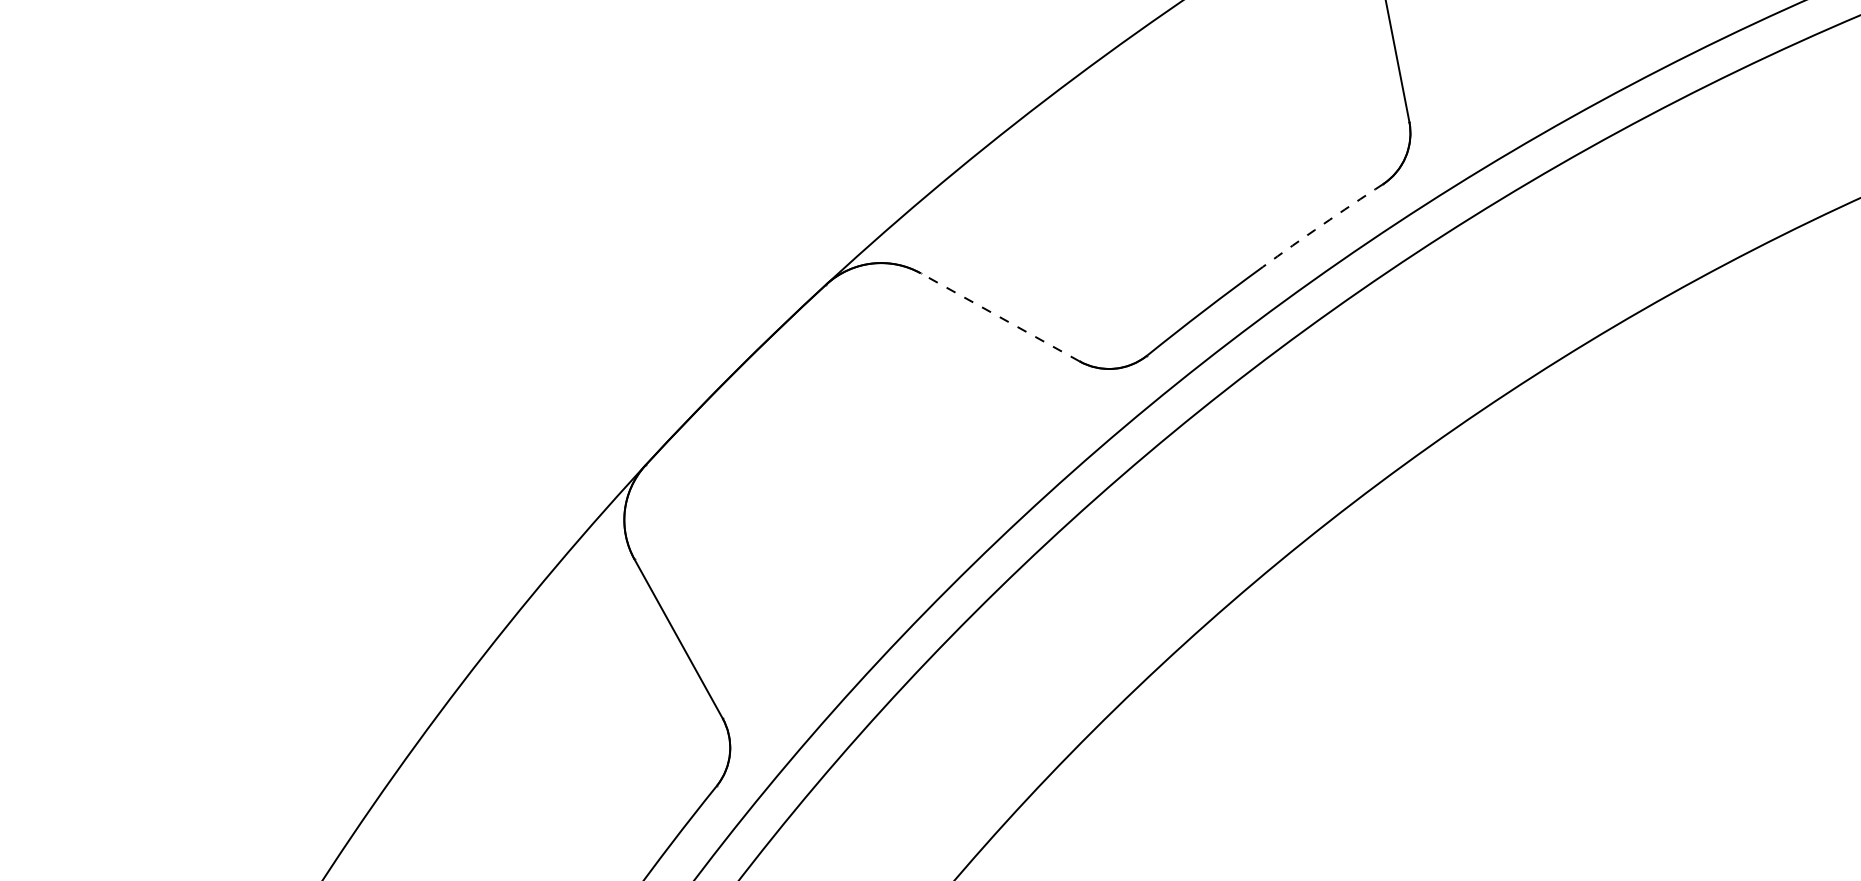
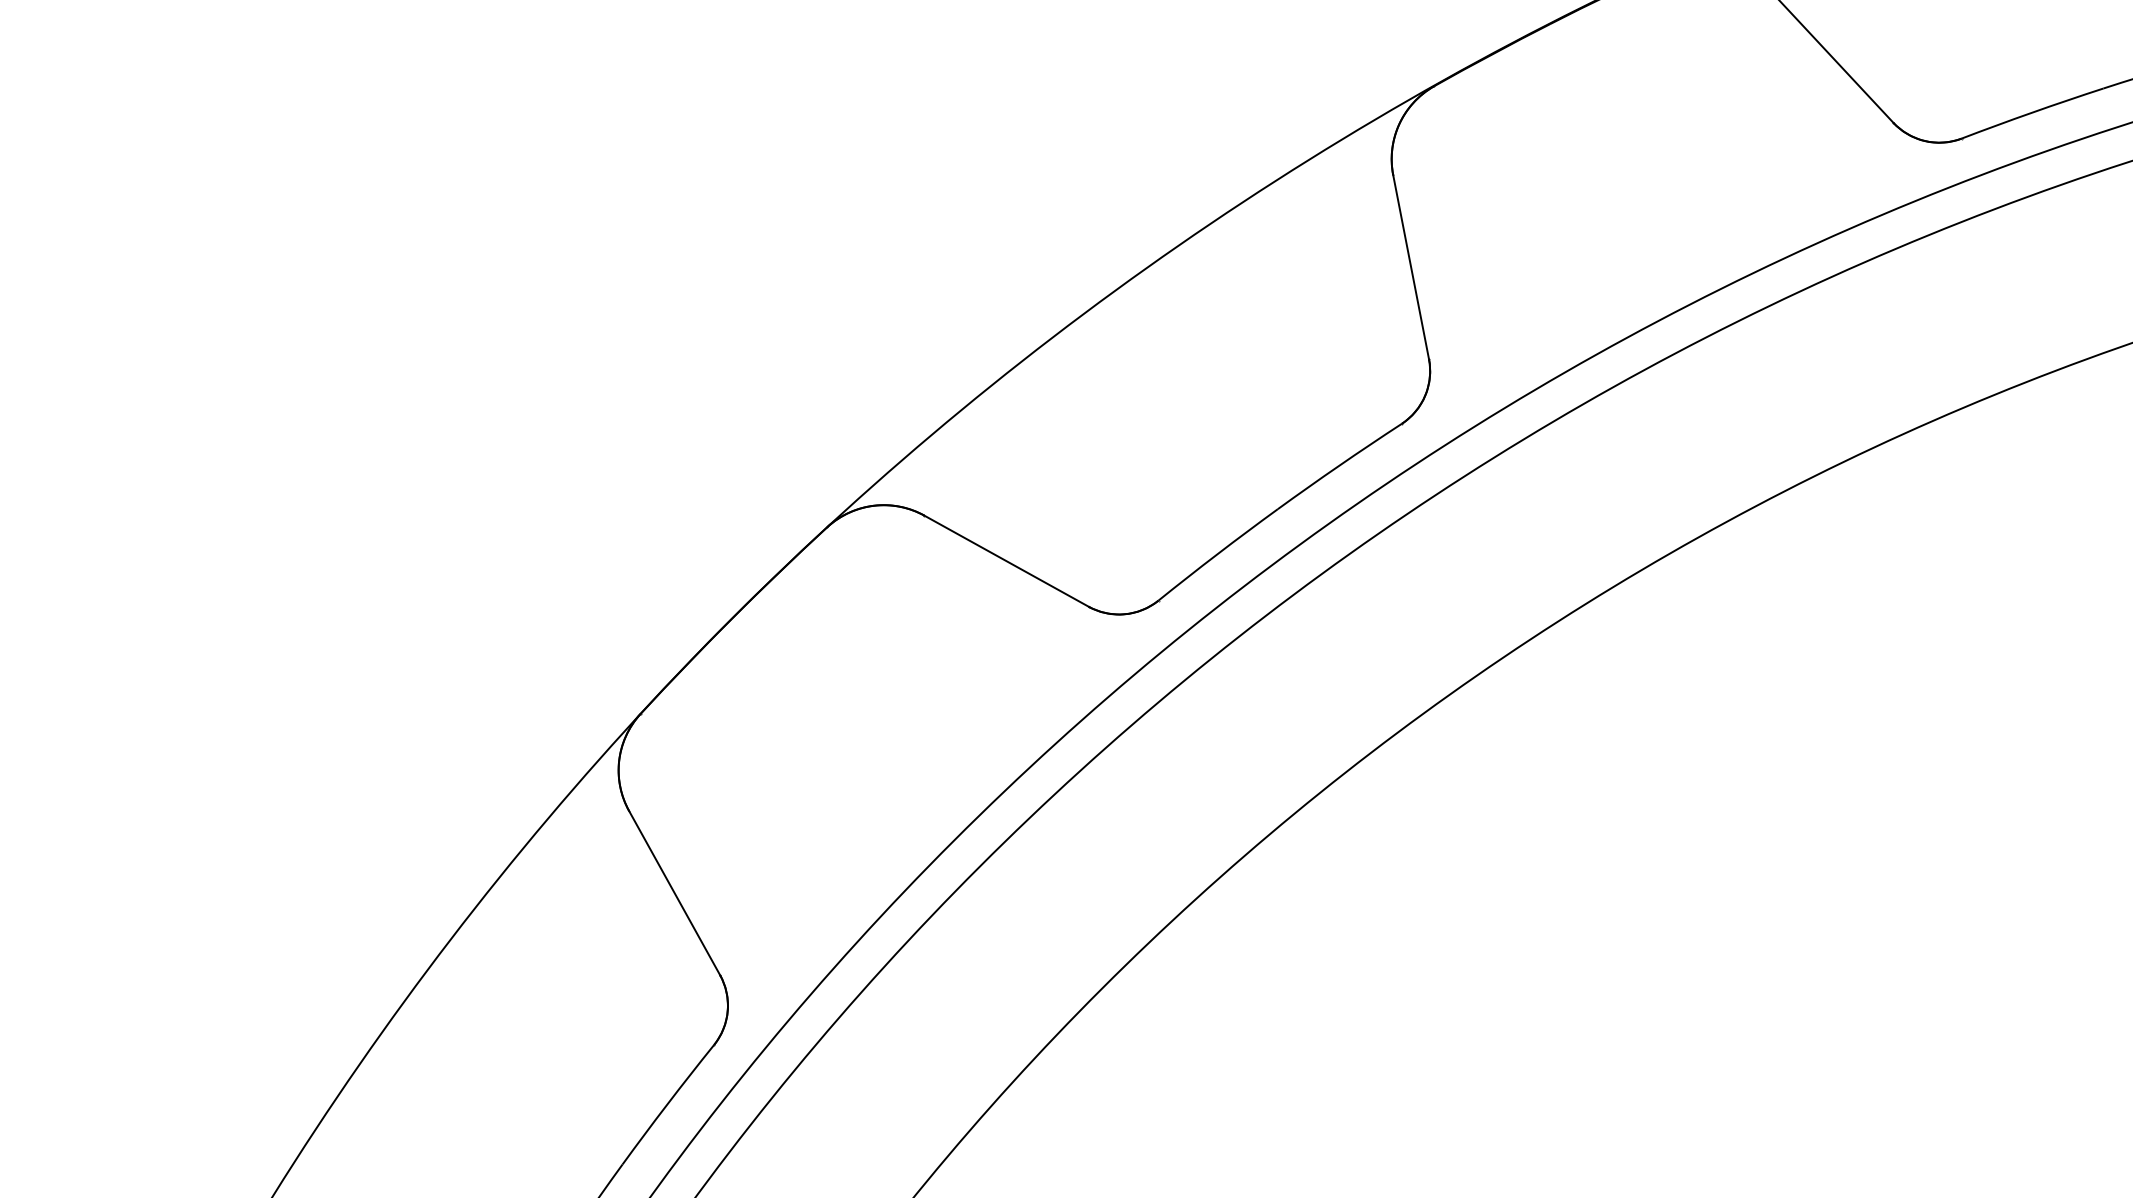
arc: (1322, 224) -> (1339, 465), dashed -> solid
line: (1000, 317) -> (1006, 561), dashed -> solid

